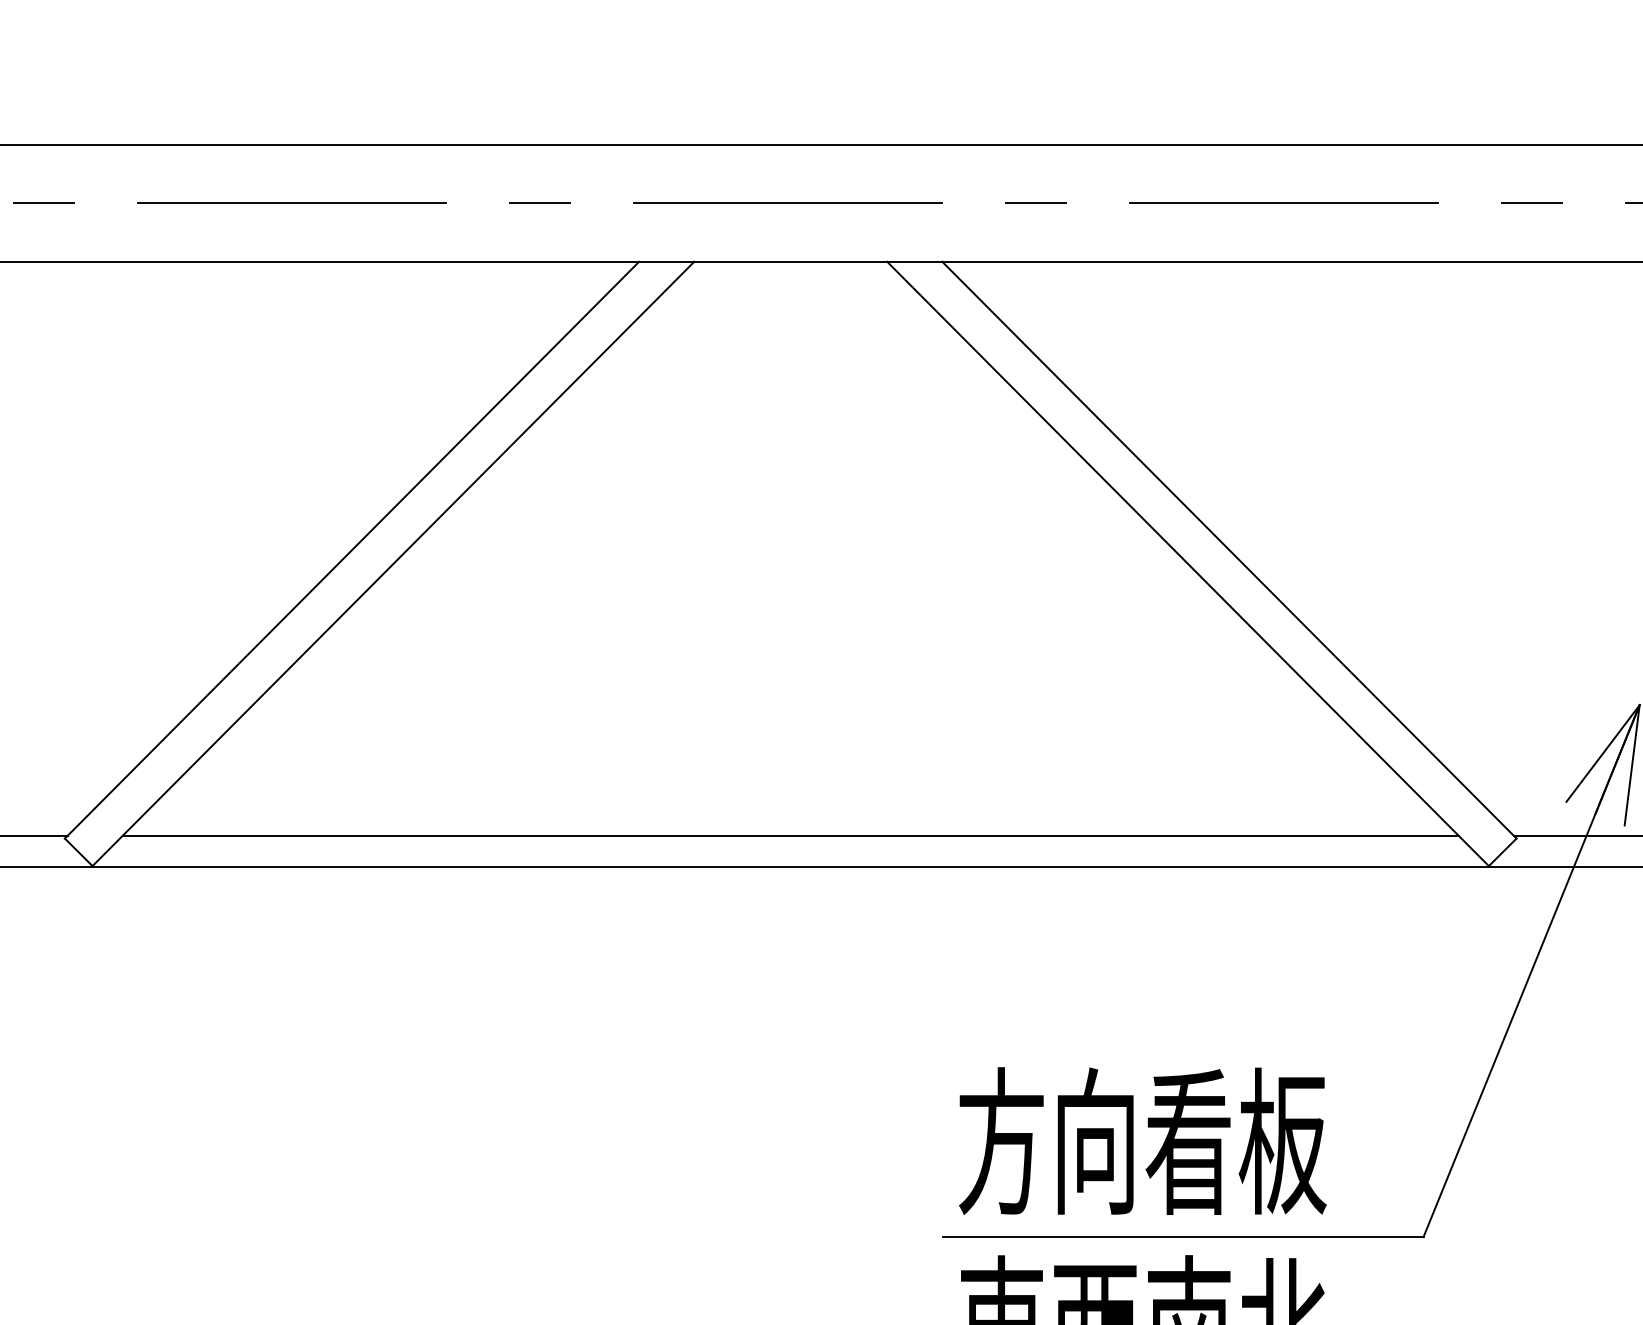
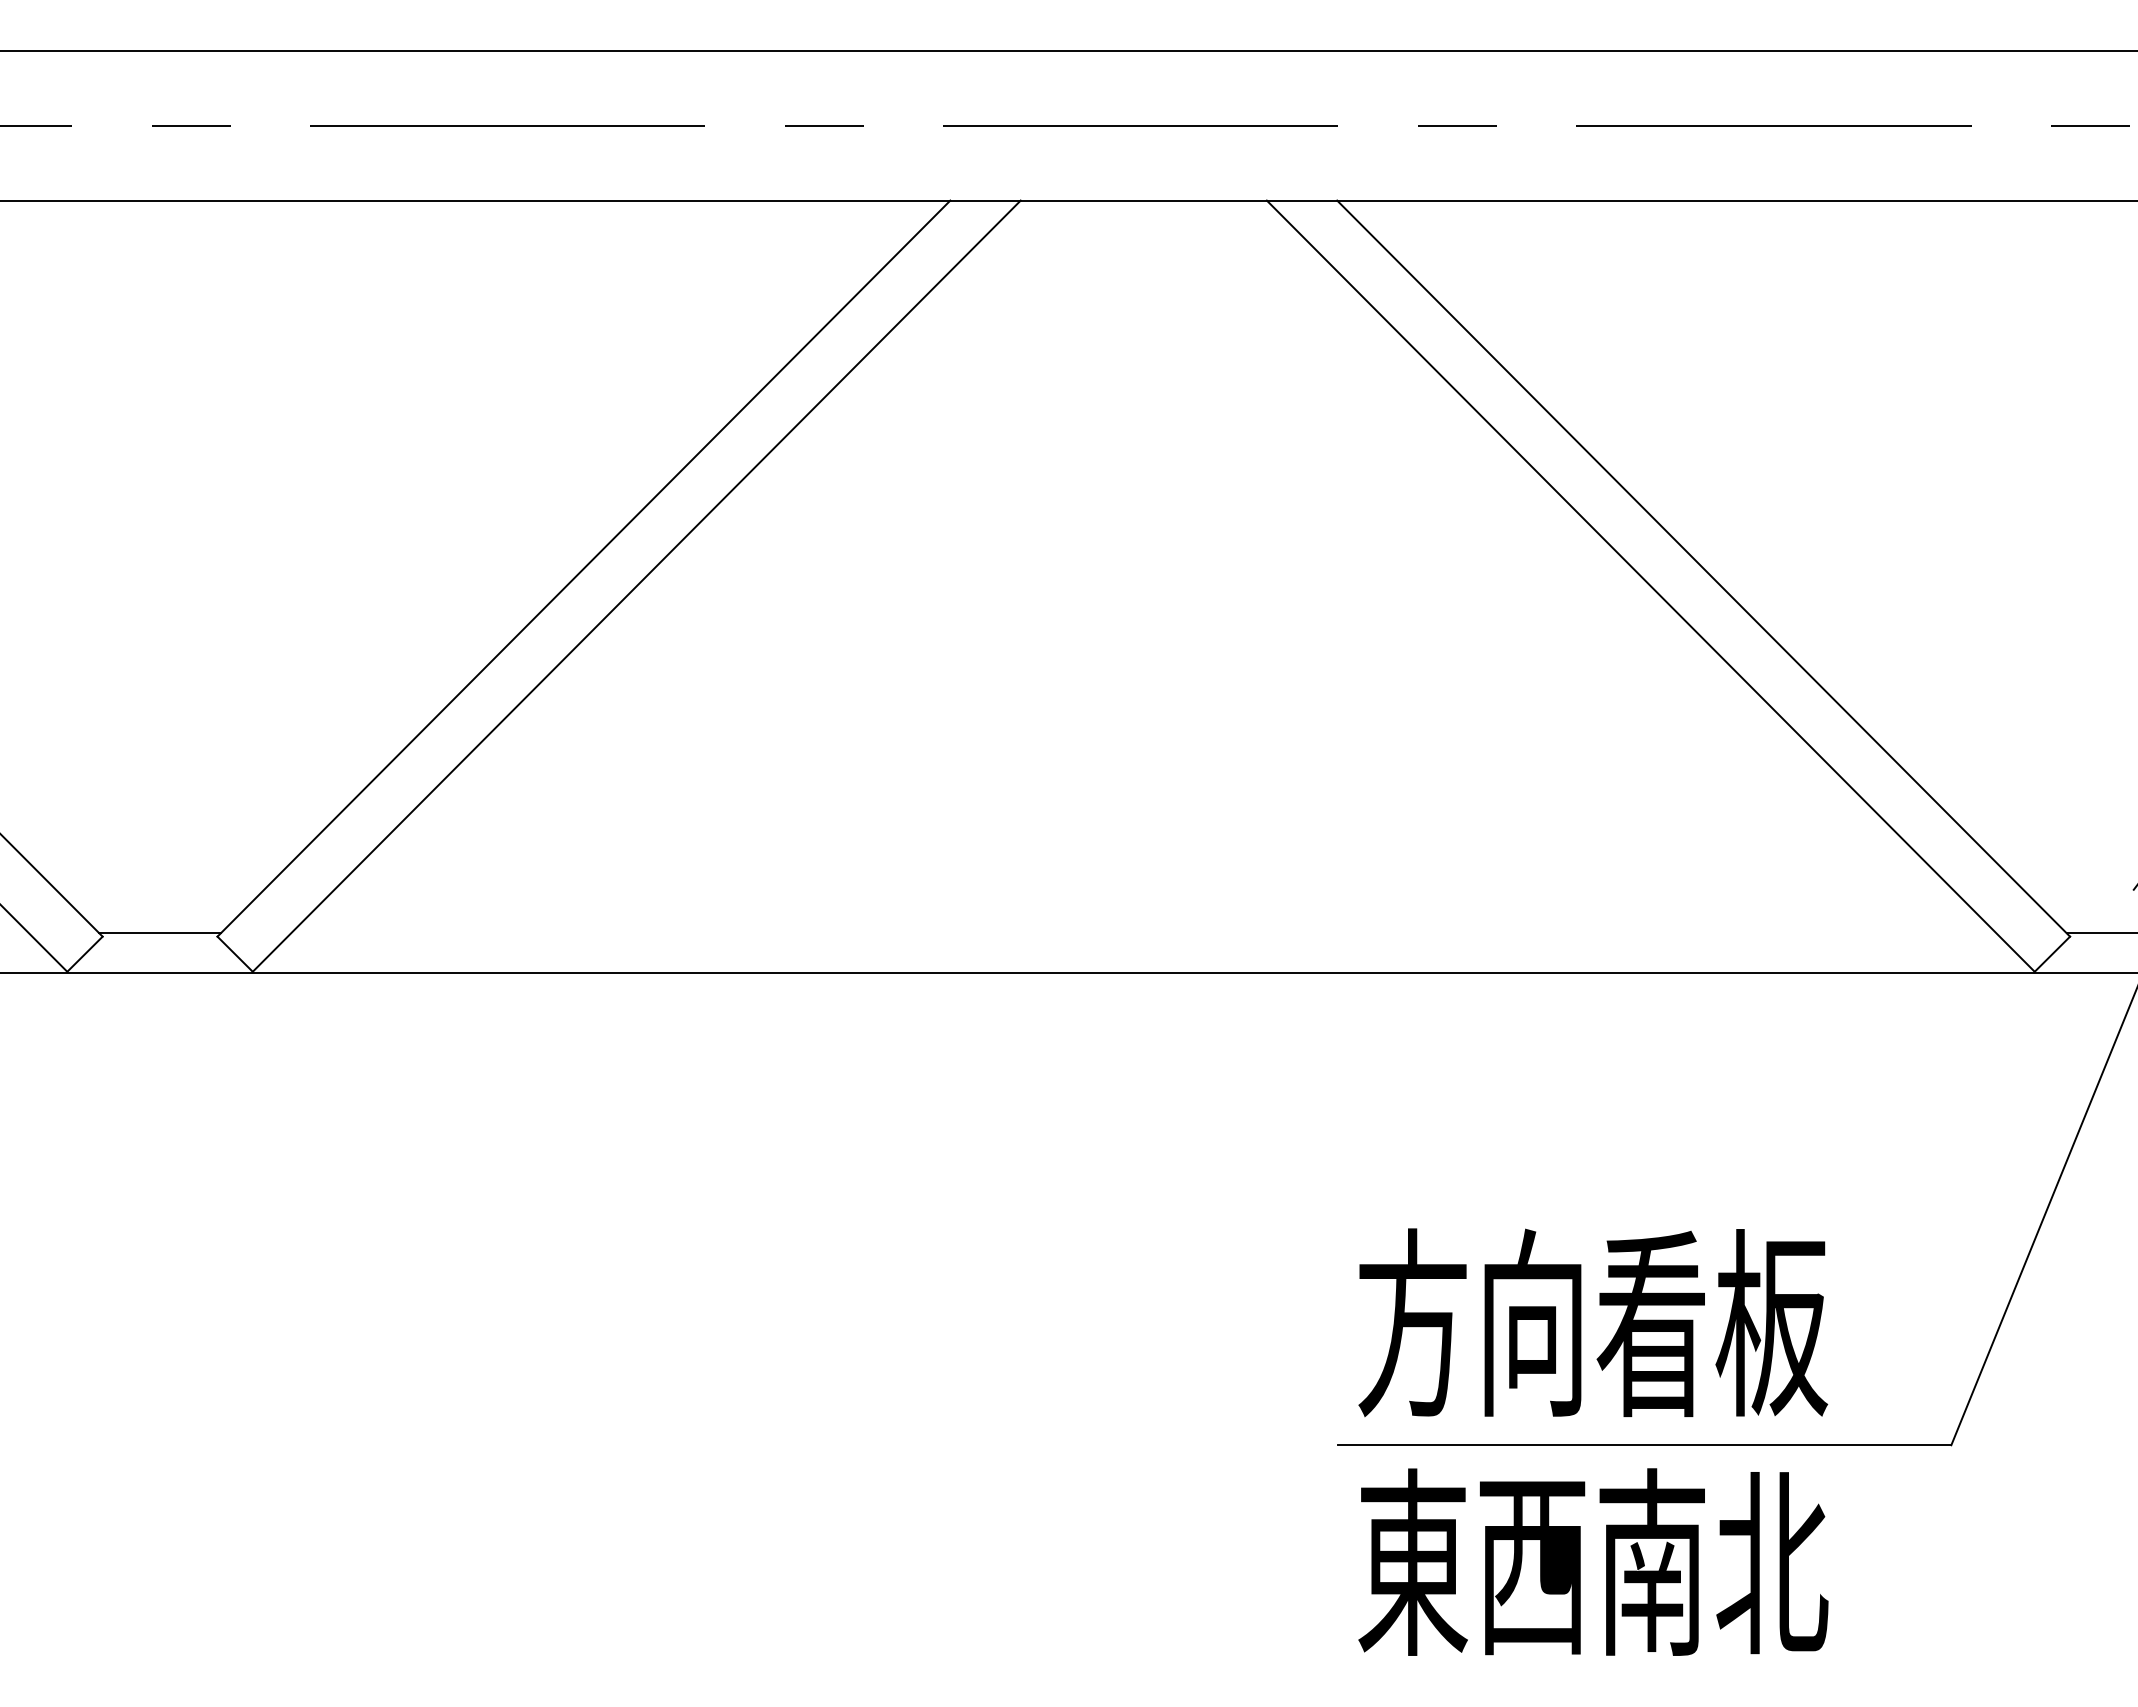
line: (790, 836) -> (1143, 933), removed

